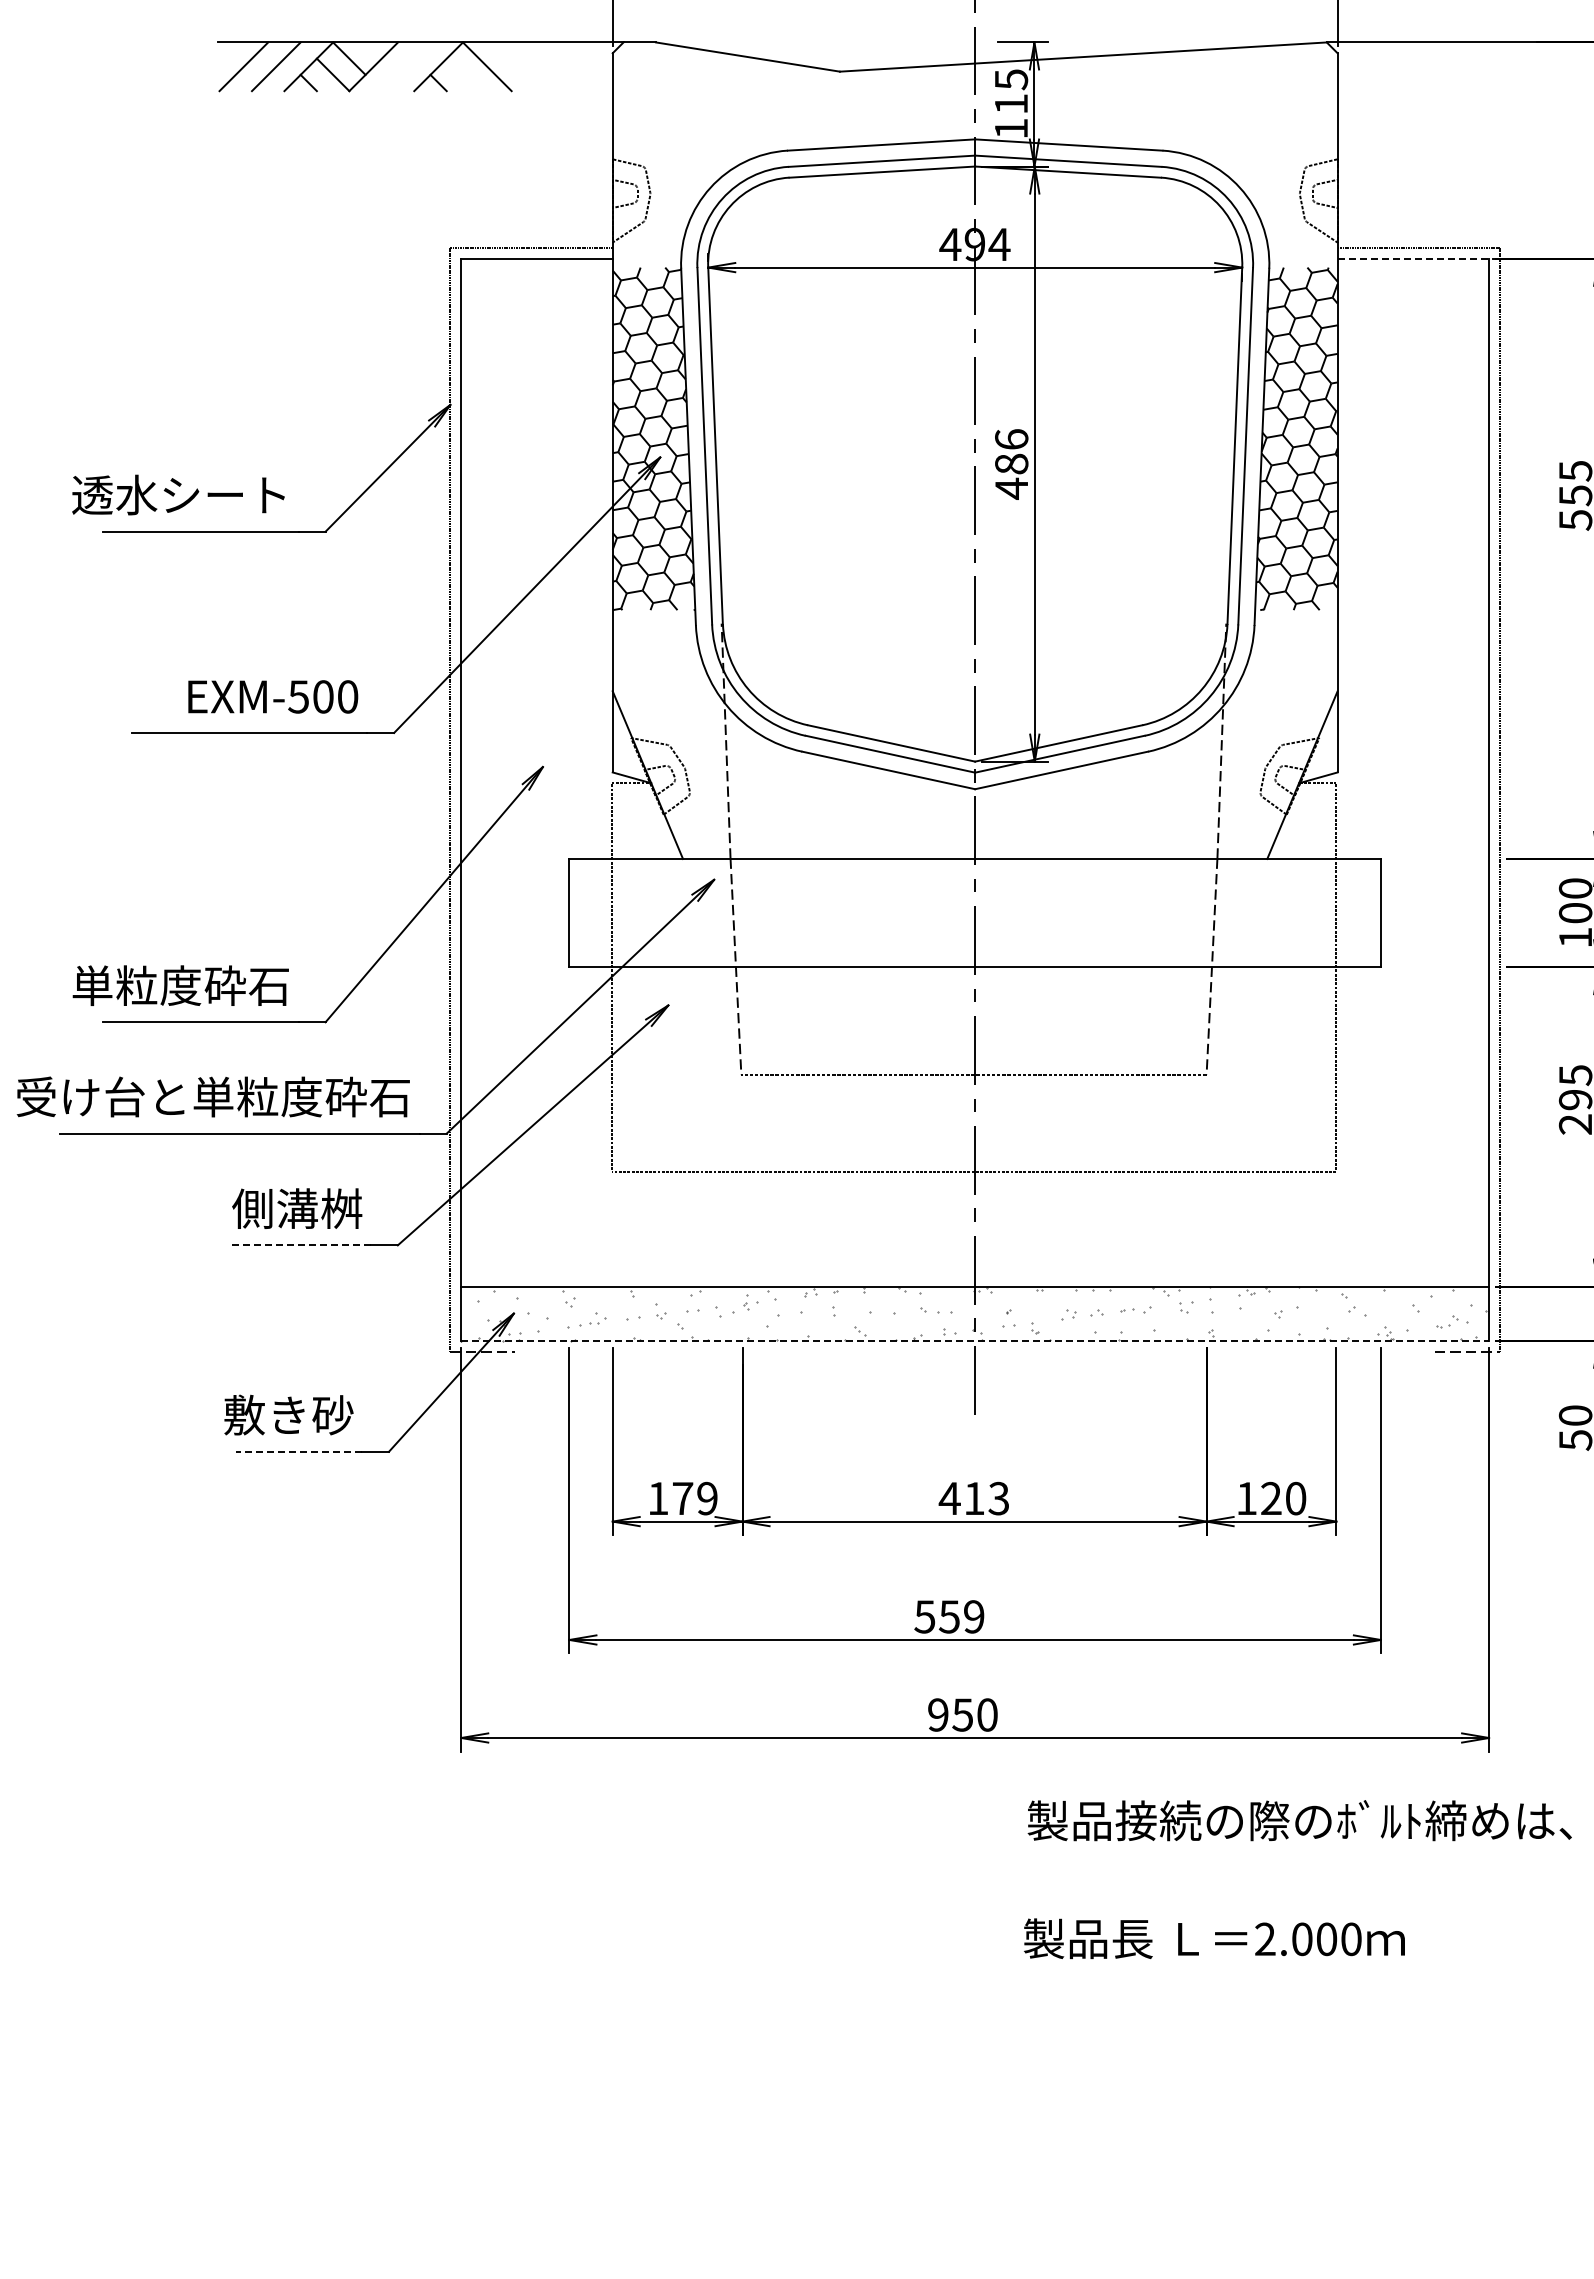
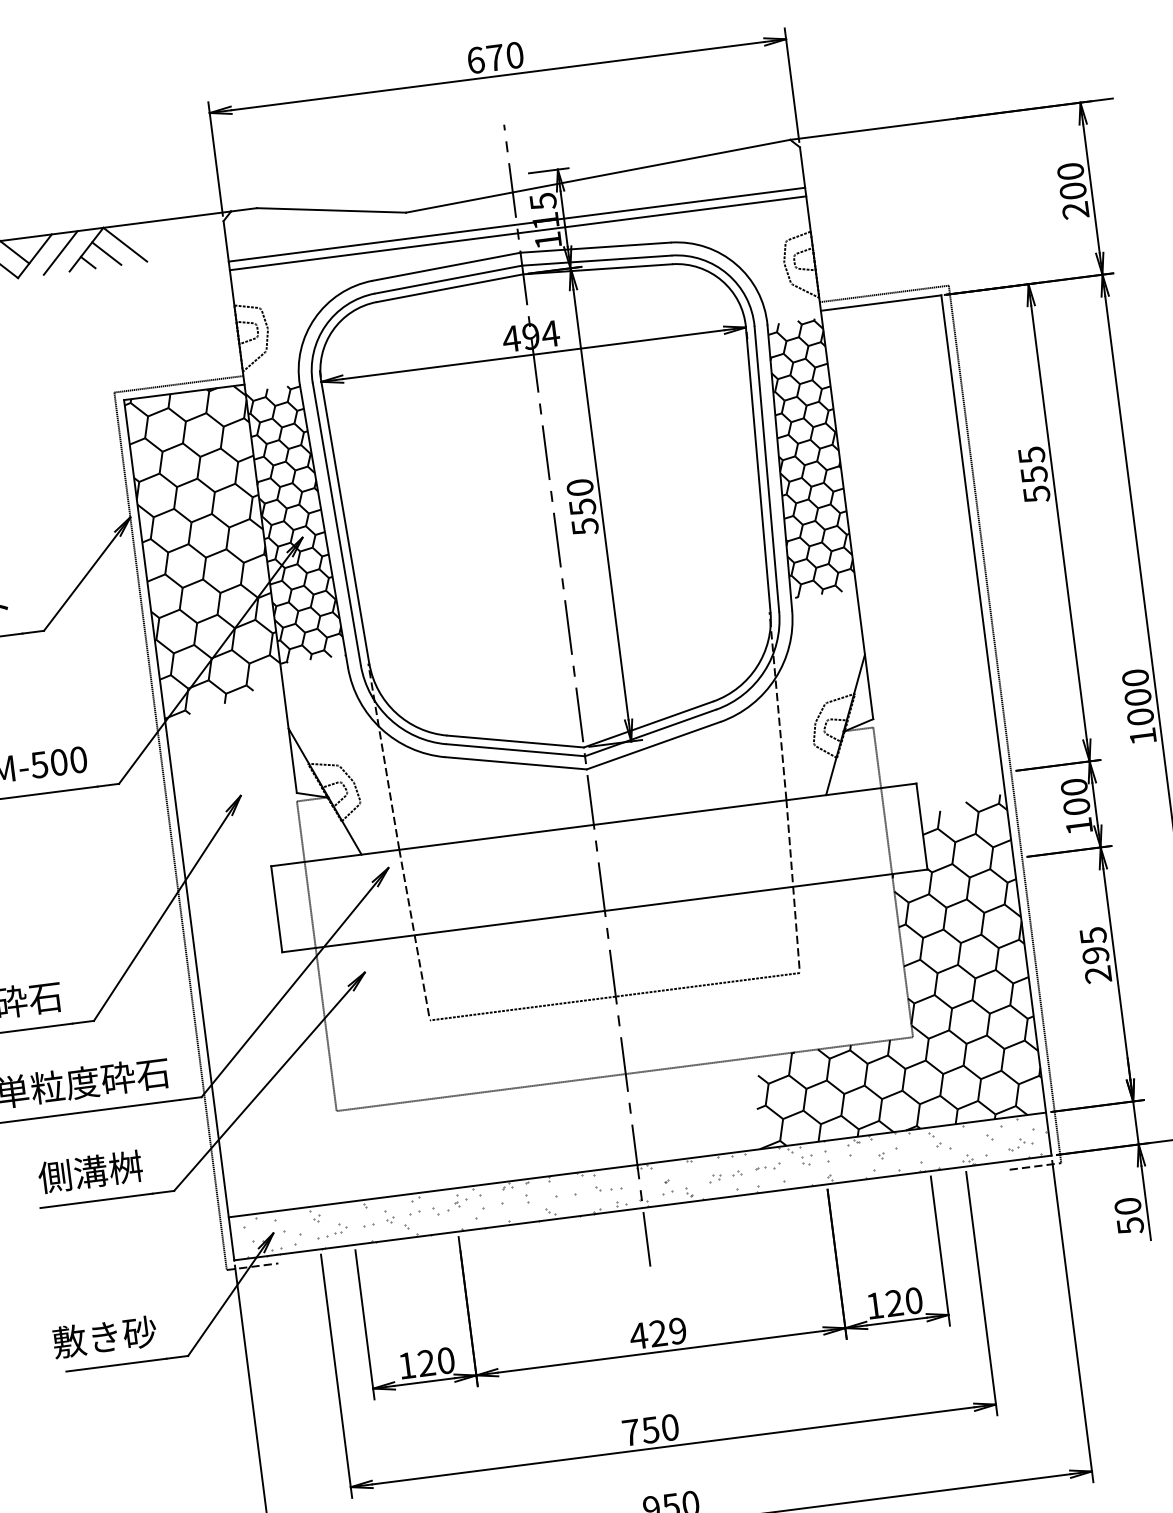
line: (405, 66) -> (60, 252), added
line: (462, 74) -> (106, 253), added
line: (974, 104) -> (516, 225), added
line: (974, 114) -> (517, 233), added
line: (1413, 258) -> (881, 302), dashed -> solid
hatch: (536, 458) -> (204, 551), added
text: (1011, 464) -> (582, 507), 486 -> 550
hatch: (1309, 1085) -> (882, 970), added
line: (300, 1245) -> (96, 1200), dashed -> solid
line: (975, 1340) -> (643, 1207), dashed -> solid
line: (298, 1451) -> (116, 1364), dashed -> solid
text: (694, 1498) -> (435, 1361), 179 -> 120
text: (986, 1498) -> (668, 1332), 413 -> 429
text: (949, 1616) -> (650, 1429), 559 -> 750

